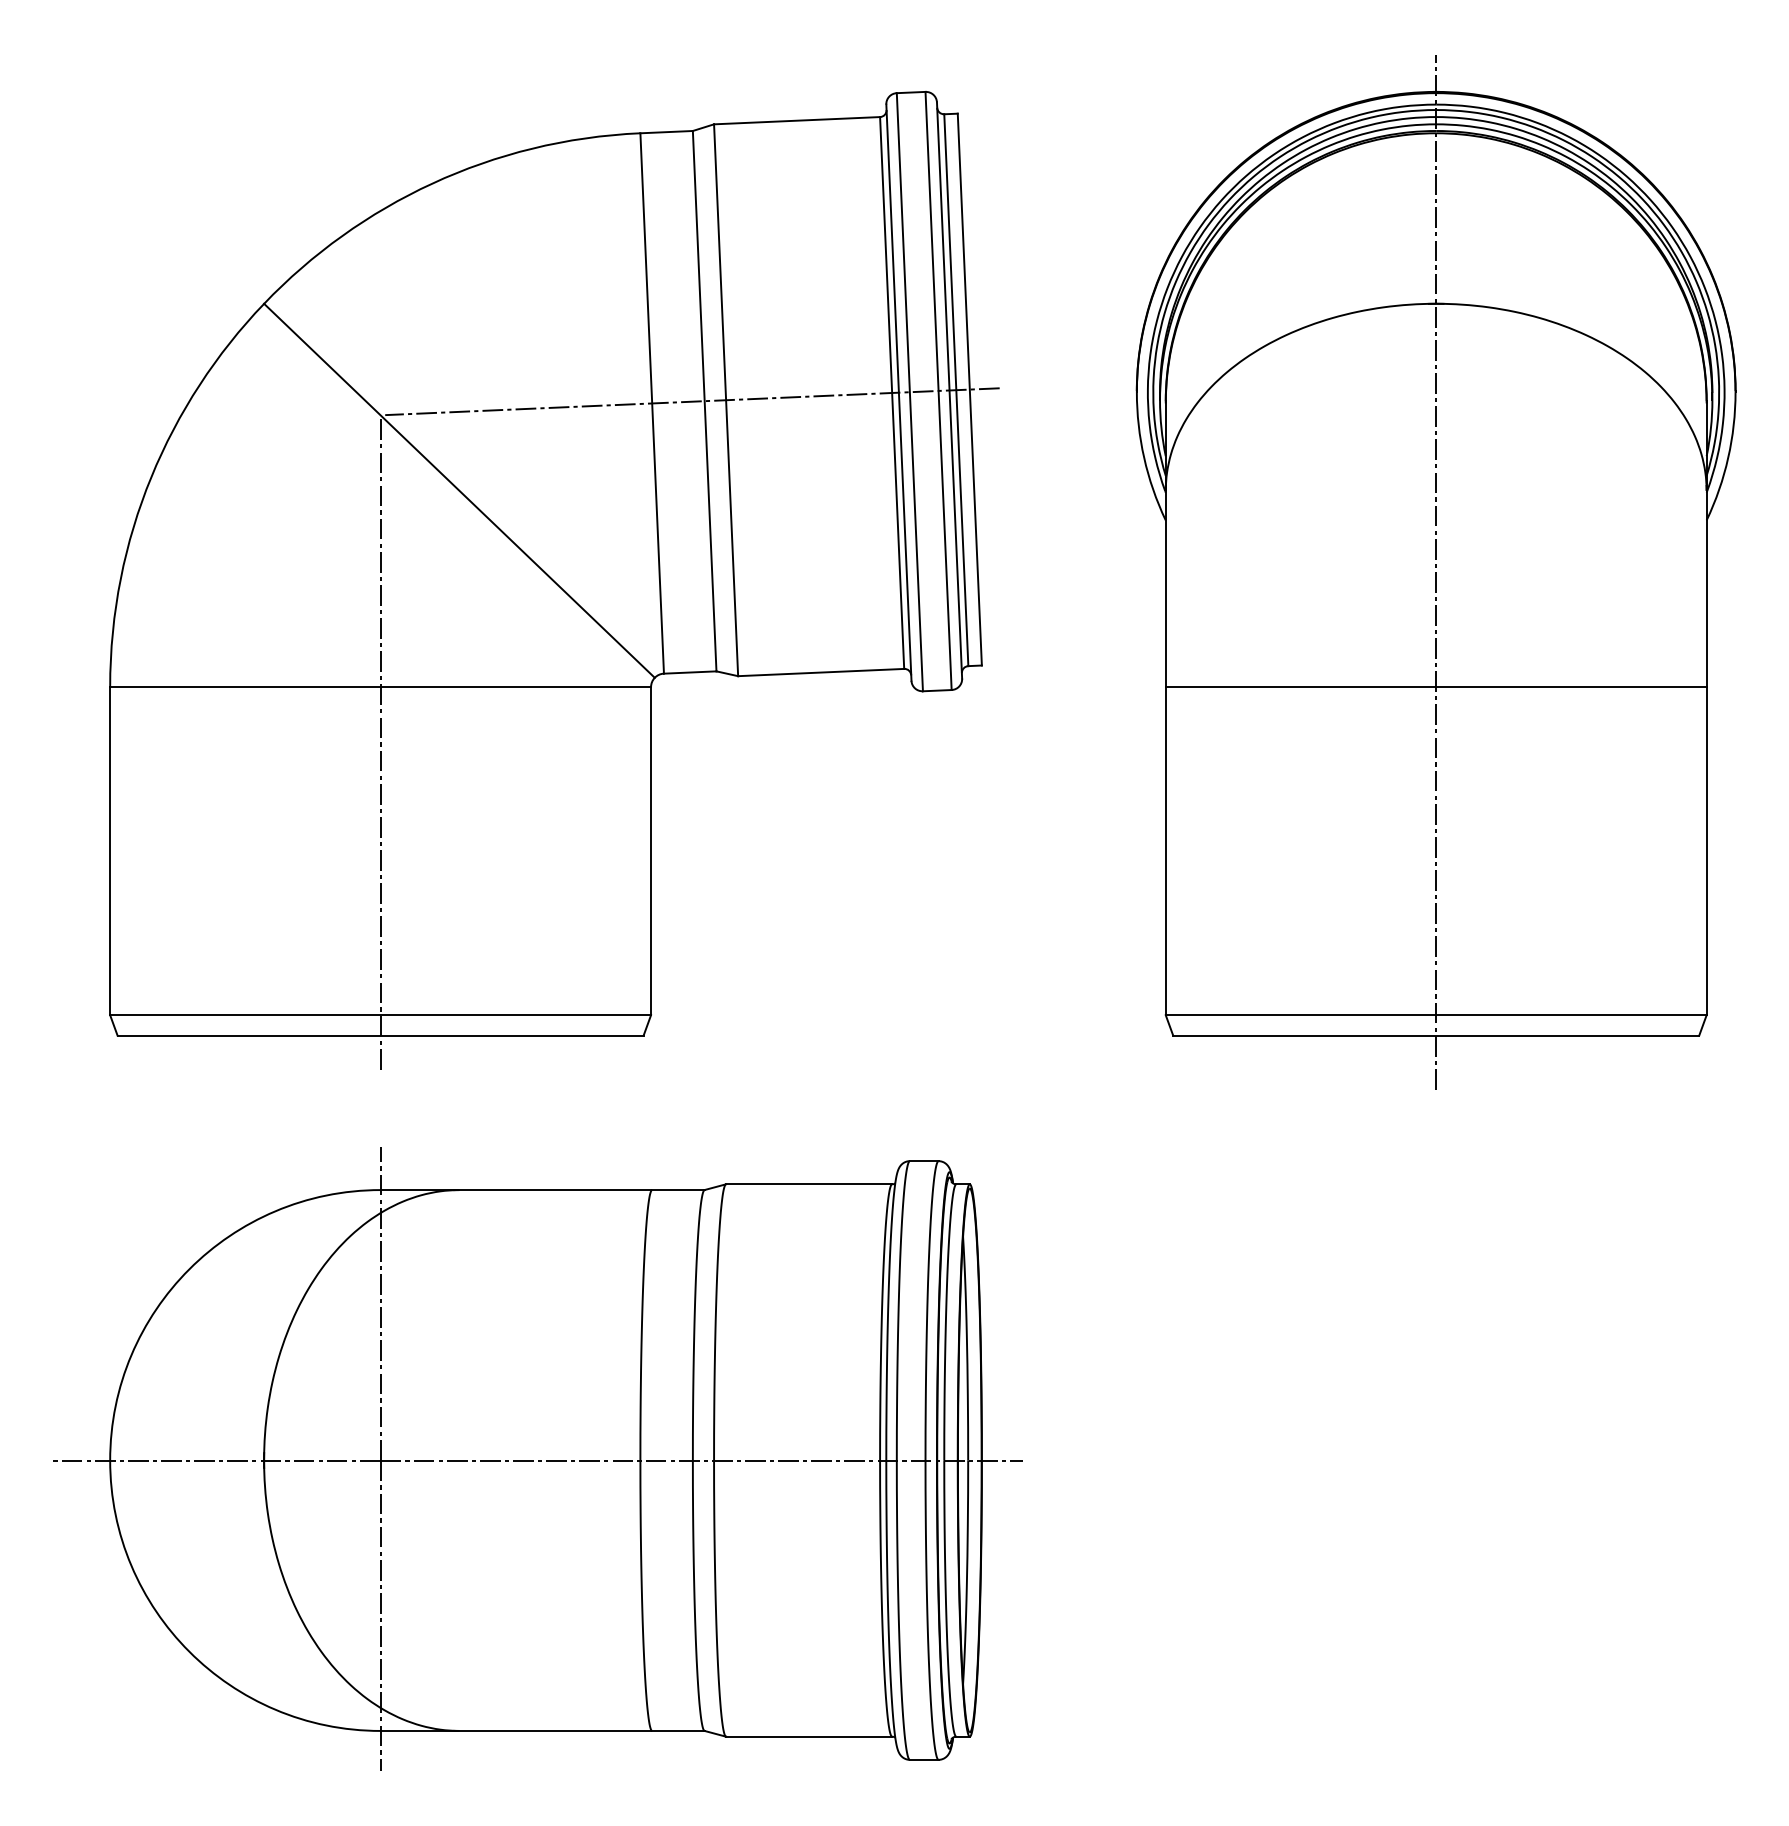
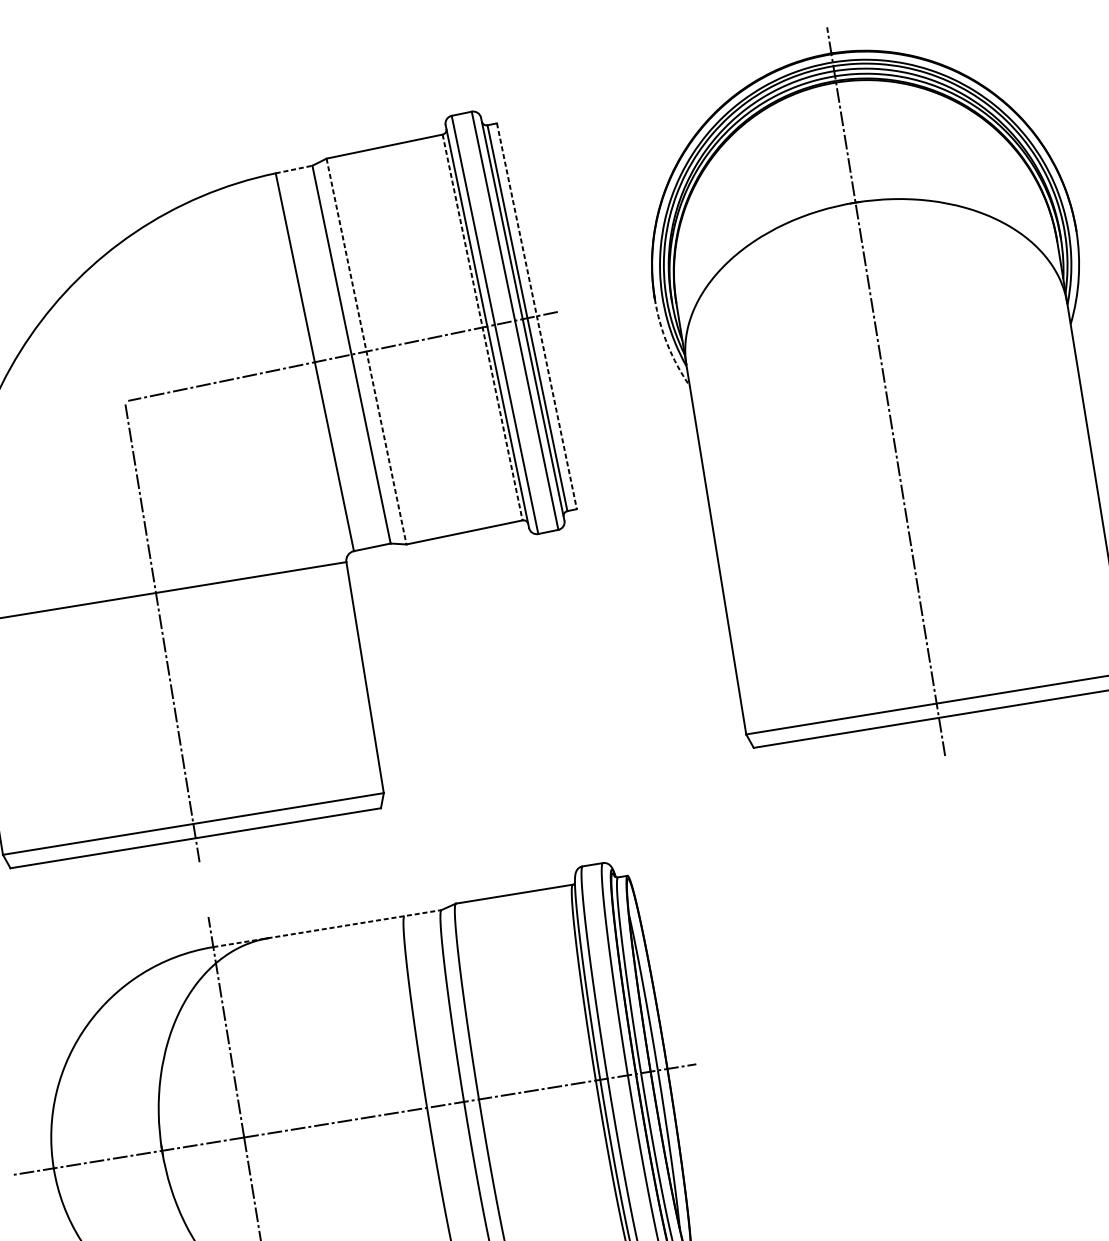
line: (667, 132) -> (294, 169), solid -> dashed
line: (969, 390) -> (536, 316), solid -> dashed
line: (892, 393) -> (482, 327), solid -> dashed
line: (726, 400) -> (366, 351), solid -> dashed
arc: (1144, 457) -> (667, 344), solid -> dashed
line: (459, 490) -> (189, 445), removed
line: (1435, 687) -> (898, 472), removed
line: (542, 1190) -> (327, 928), solid -> dashed

